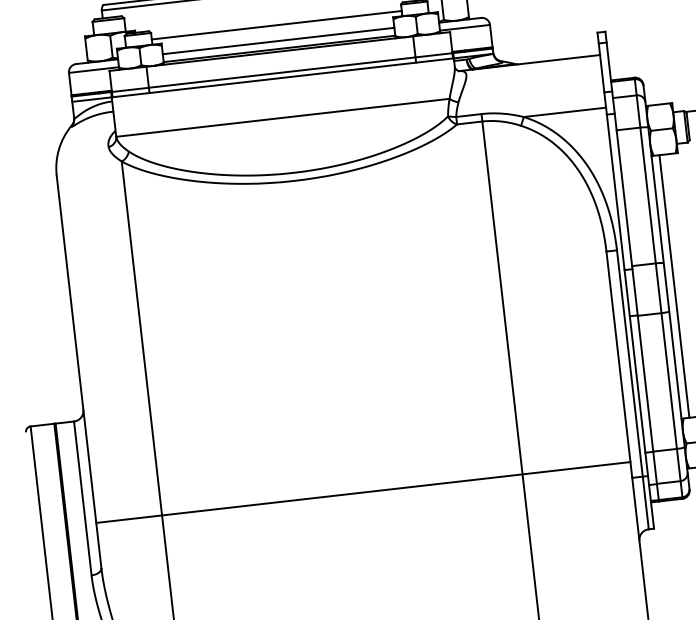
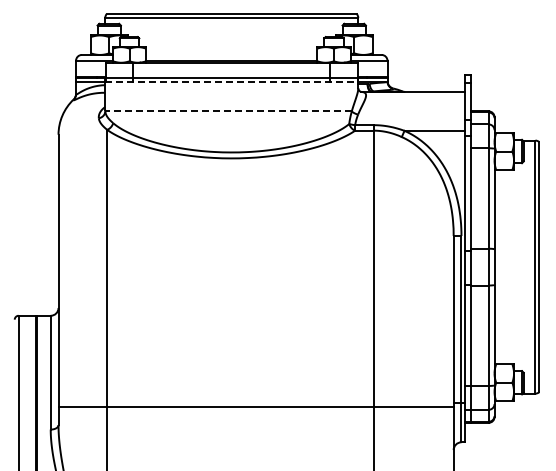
line: (276, 25) -> (231, 43), removed
line: (278, 40) -> (231, 54), removed
line: (282, 78) -> (231, 82), solid -> dashed
line: (282, 117) -> (228, 111), solid -> dashed
line: (674, 286) -> (500, 267), removed
line: (362, 492) -> (255, 406), moved

